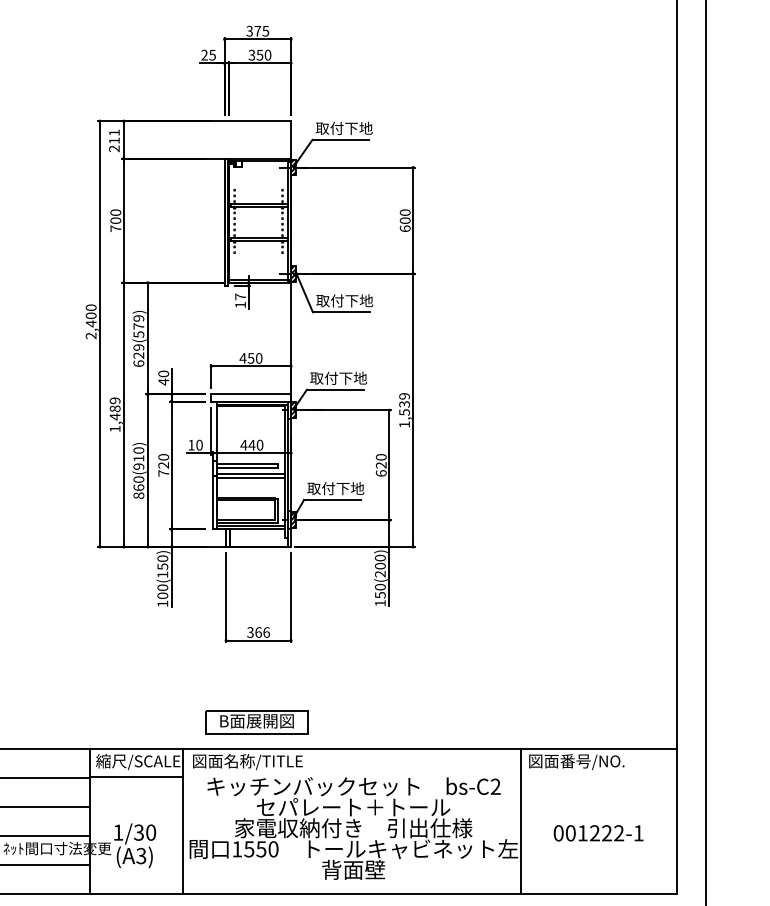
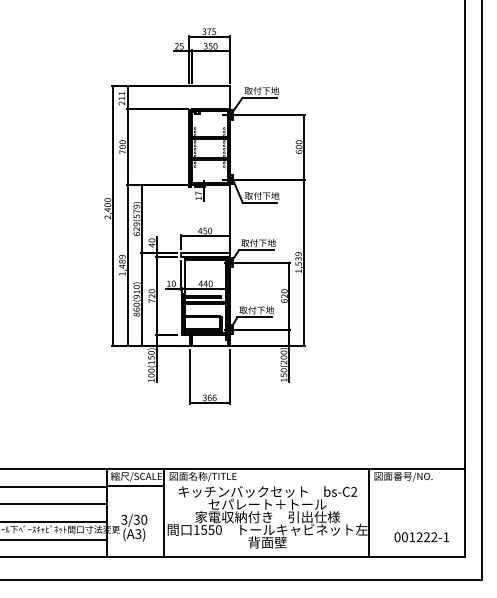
part: (256, 722) -> (208, 452), removed
text: (118, 832) -> (124, 519), 1/30 -> 3/30
text: (598, 833) -> (421, 537), moved

